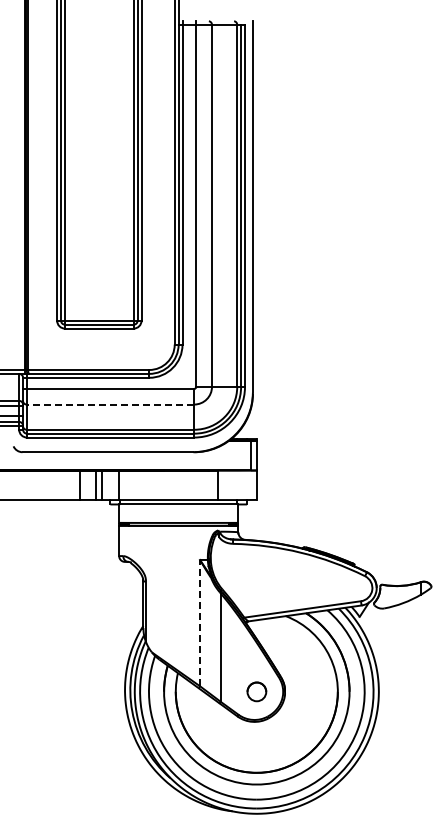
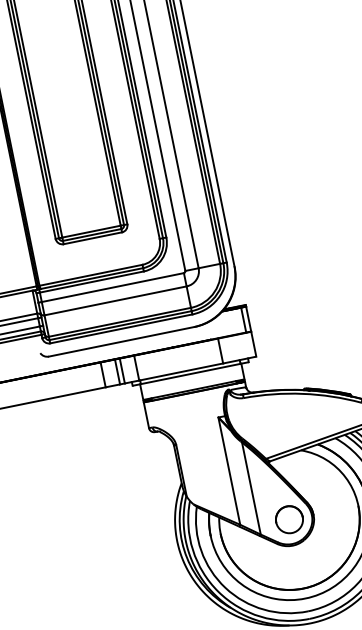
line: (110, 404) -> (115, 300), dashed -> solid
line: (200, 622) -> (229, 470), dashed -> solid
circle: (256, 691) -> (289, 519), size x1.67

